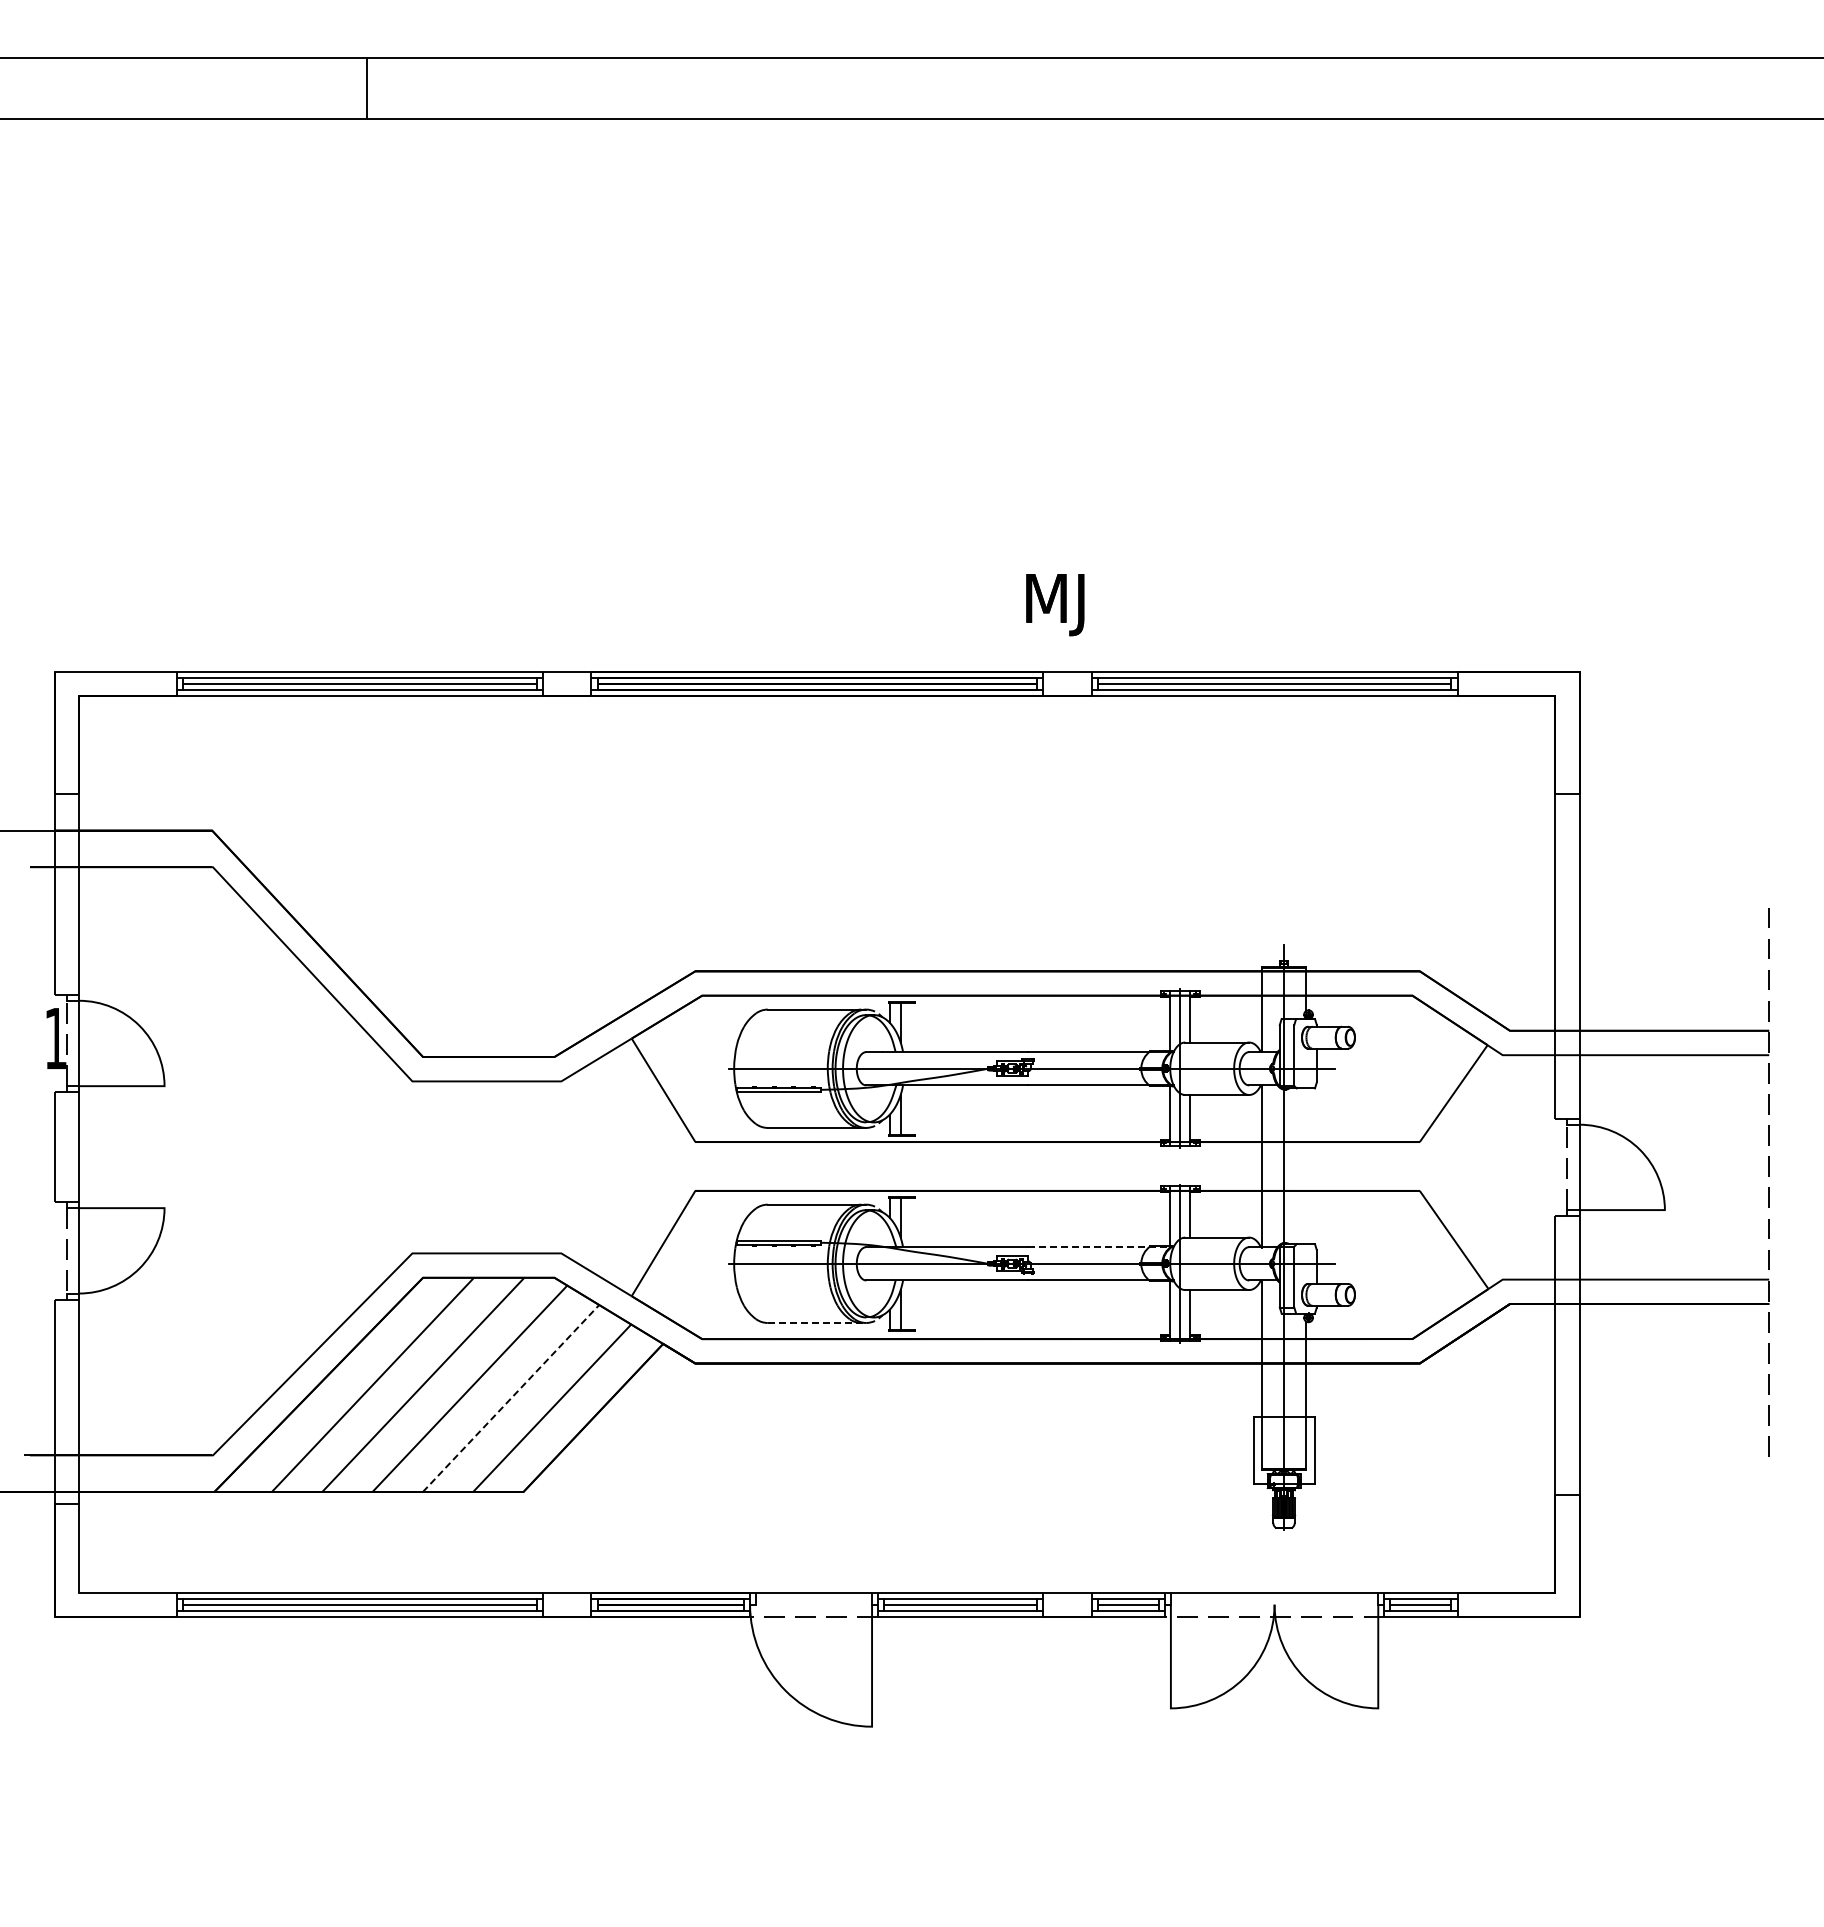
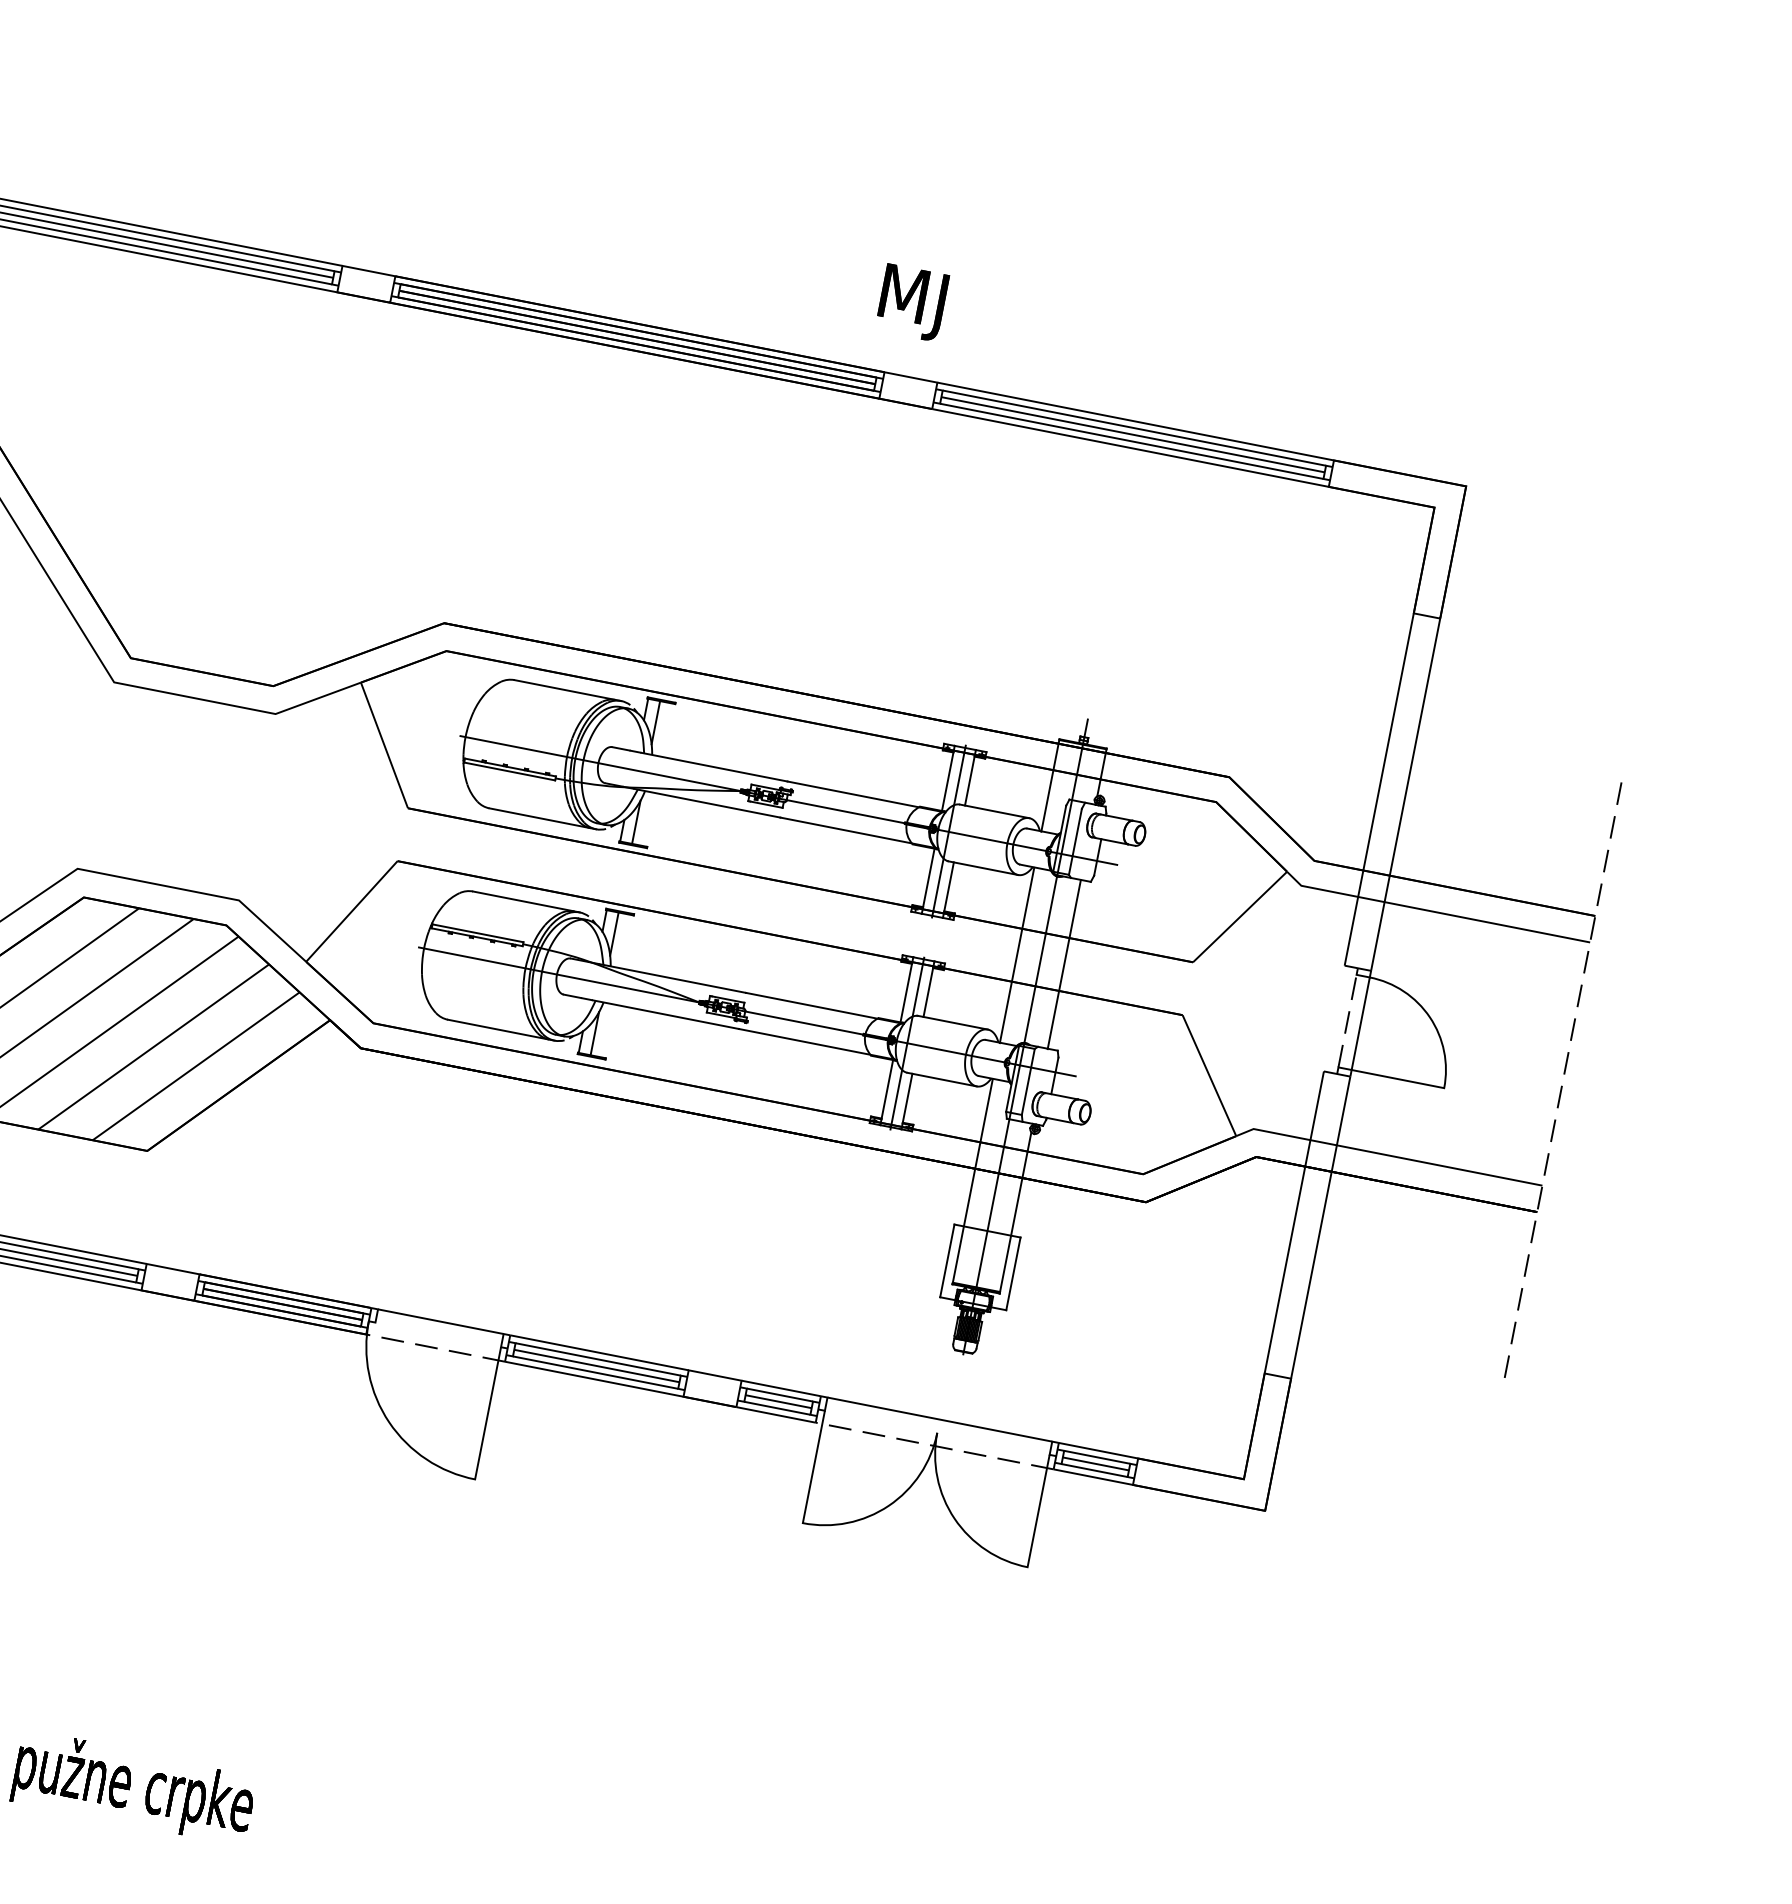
line: (1305, 1166) -> (1063, 964), added
line: (1100, 1247) -> (824, 1008), dashed -> solid
line: (817, 1322) -> (501, 1029), dashed -> solid
line: (511, 1398) -> (154, 1047), dashed -> solid

